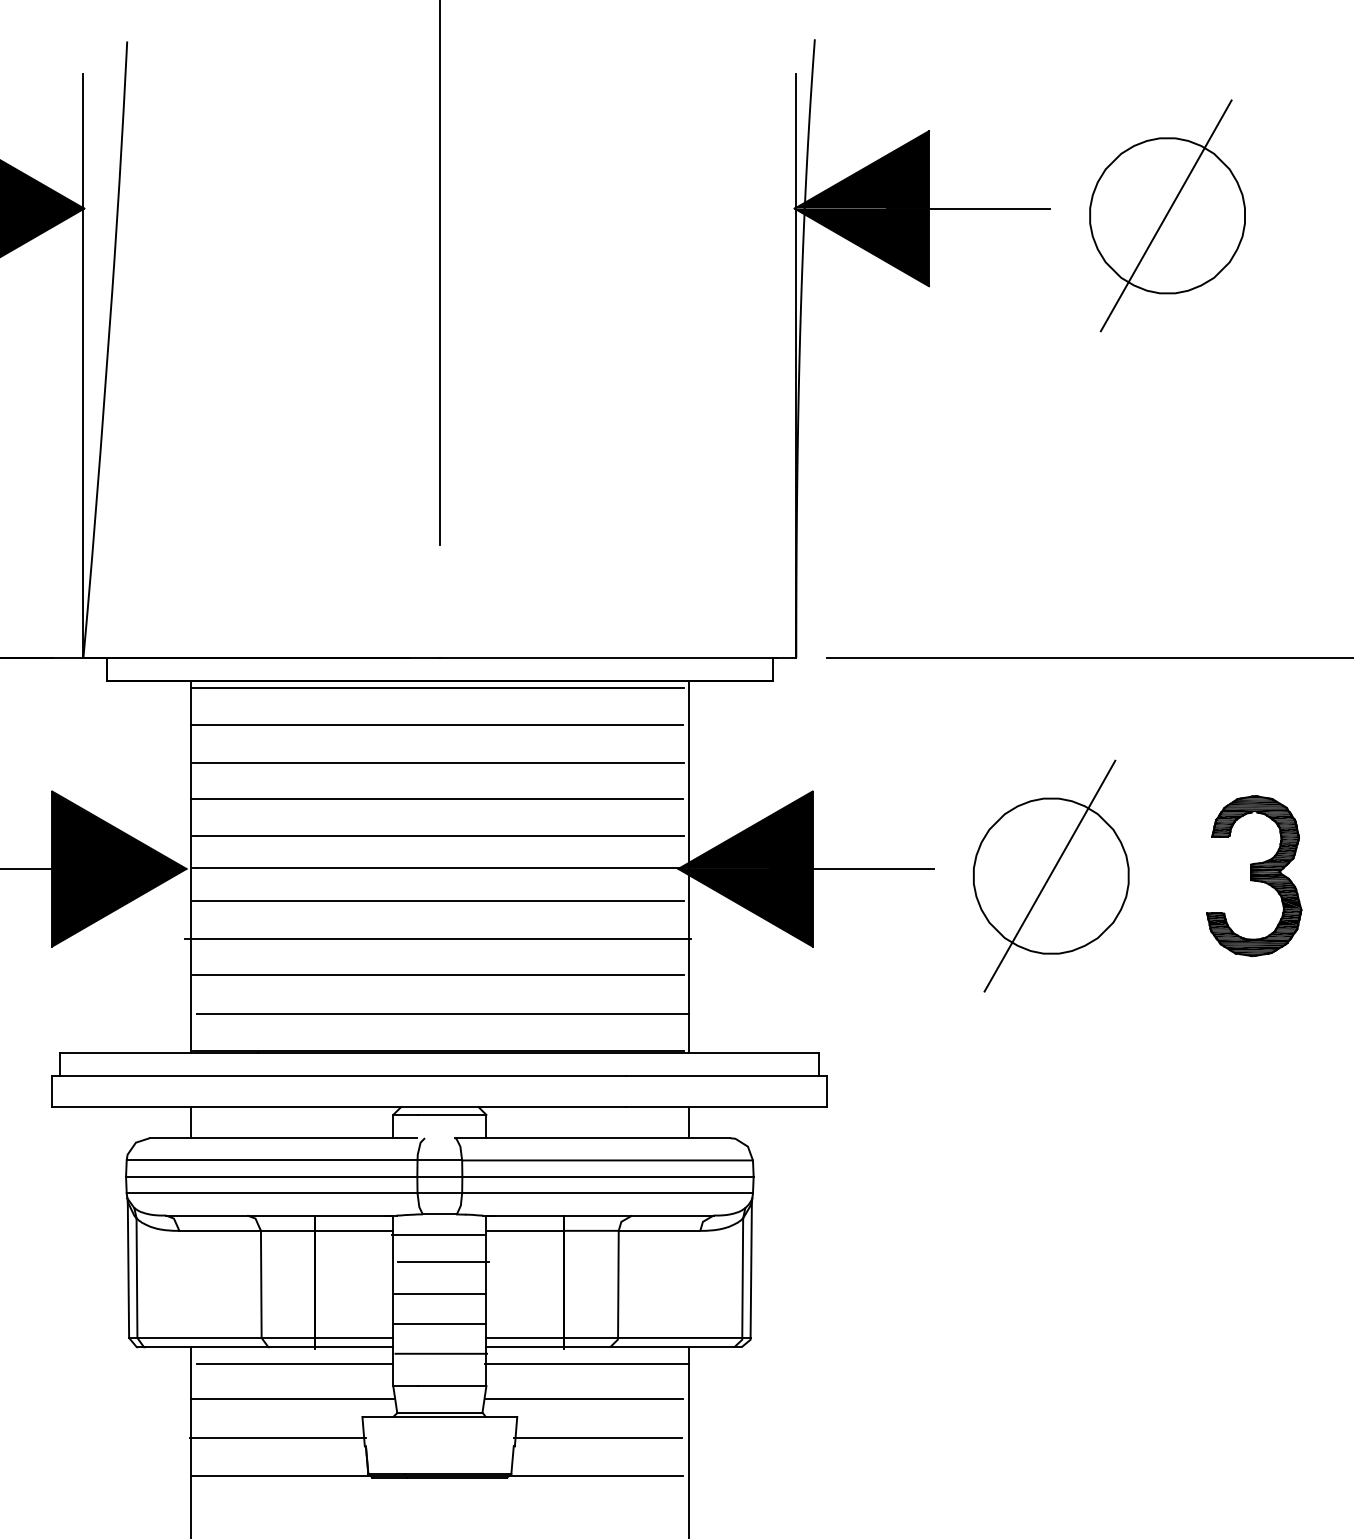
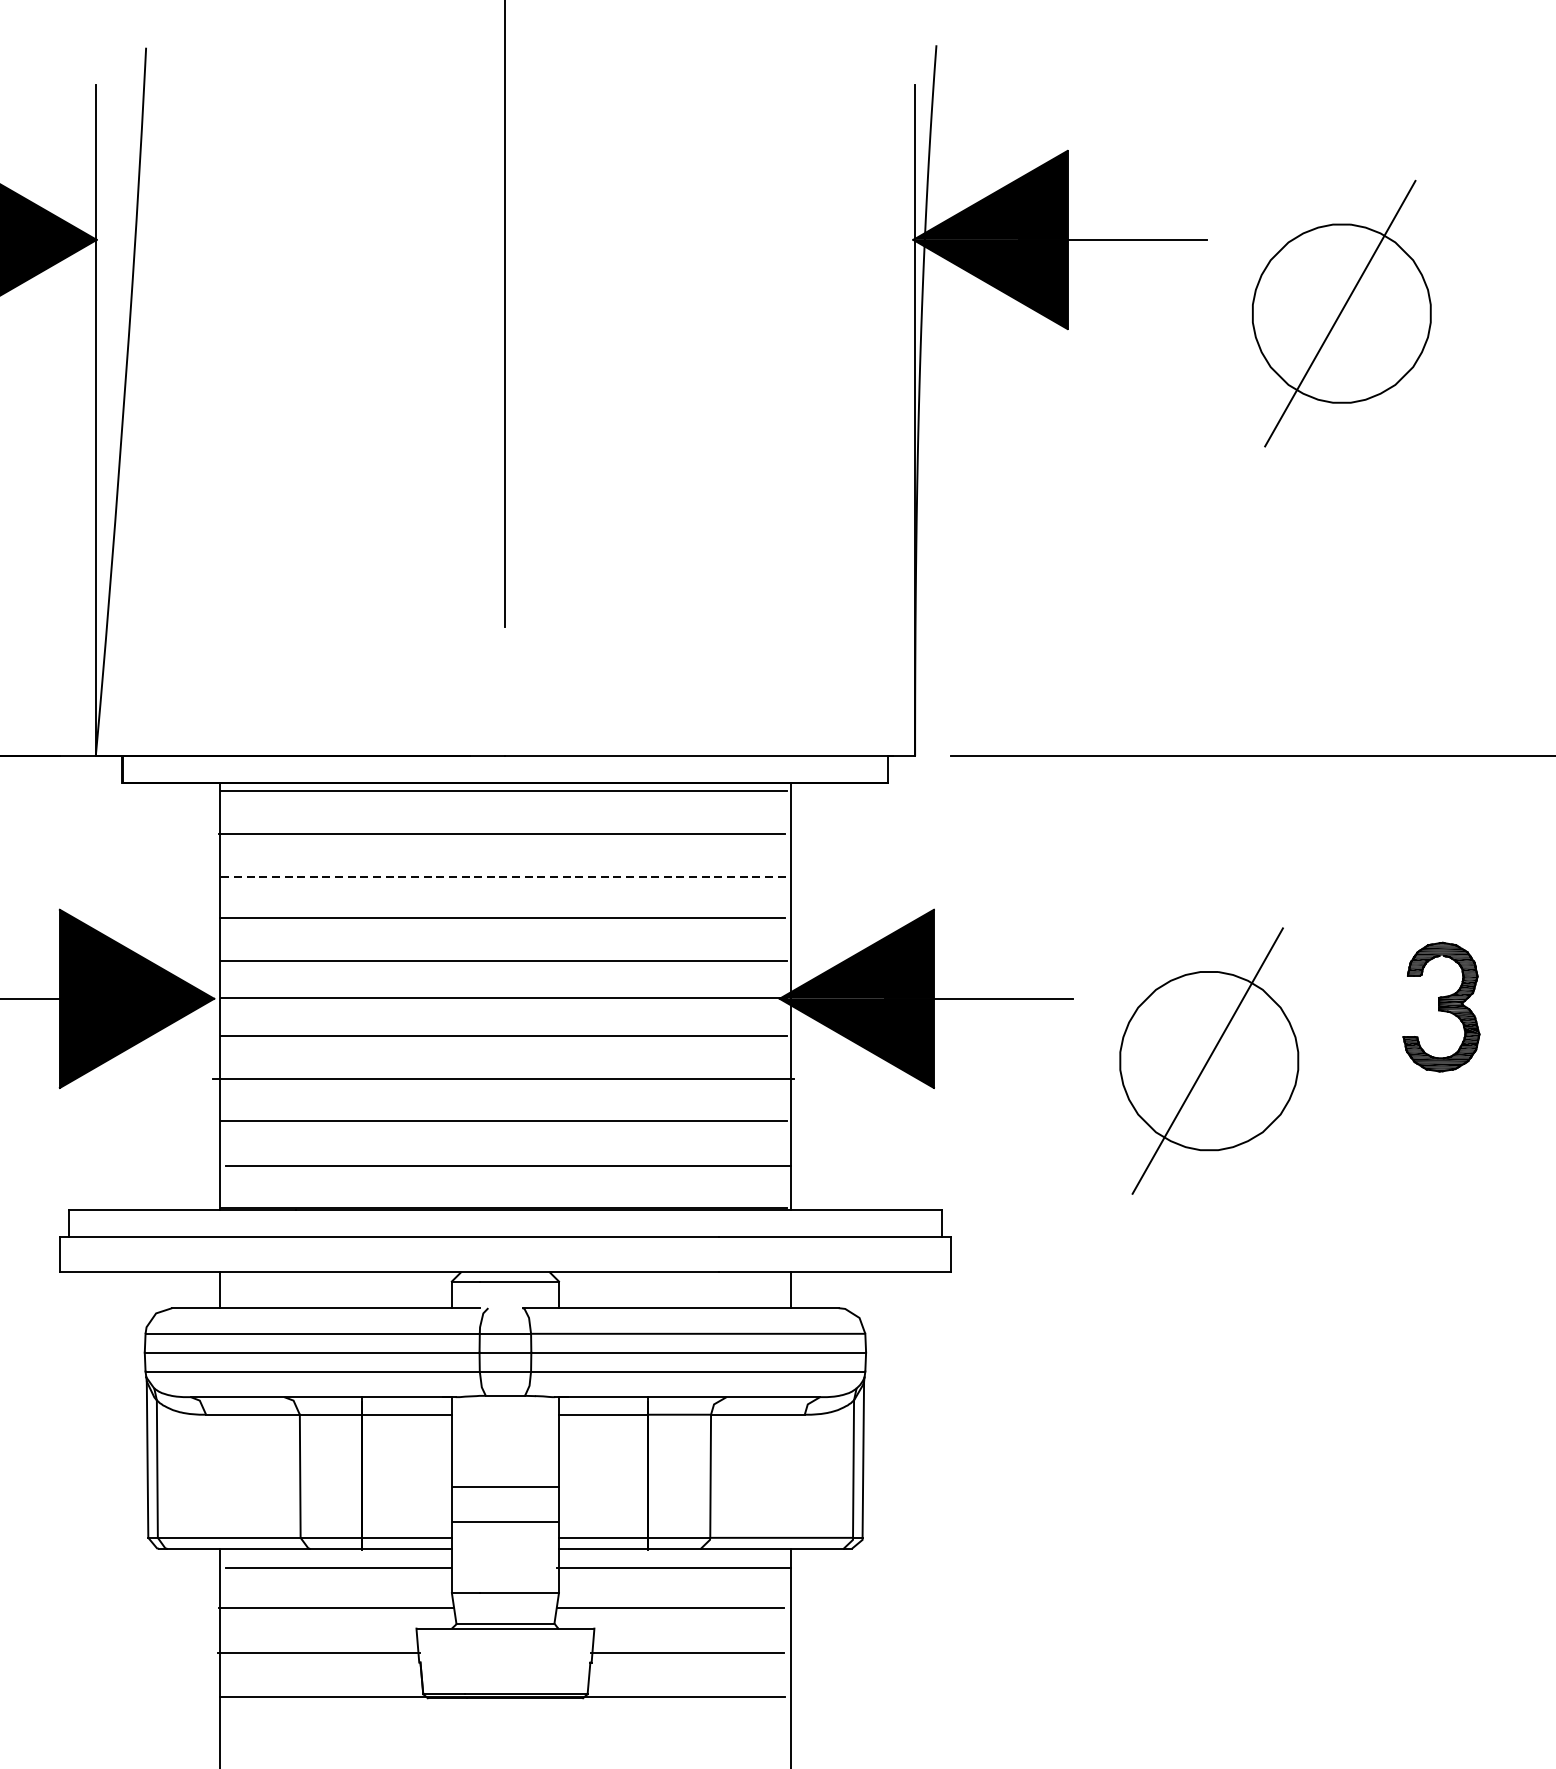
part: (1167, 215) -> (1341, 313), moved
line: (438, 763) -> (503, 877), solid -> dashed
part: (1051, 875) -> (1209, 1060), moved
part: (1254, 876) -> (1441, 1007), size x0.7
line: (438, 1234) -> (503, 1418), removed
line: (443, 1262) -> (509, 1451), removed
line: (441, 1353) -> (507, 1555), removed

